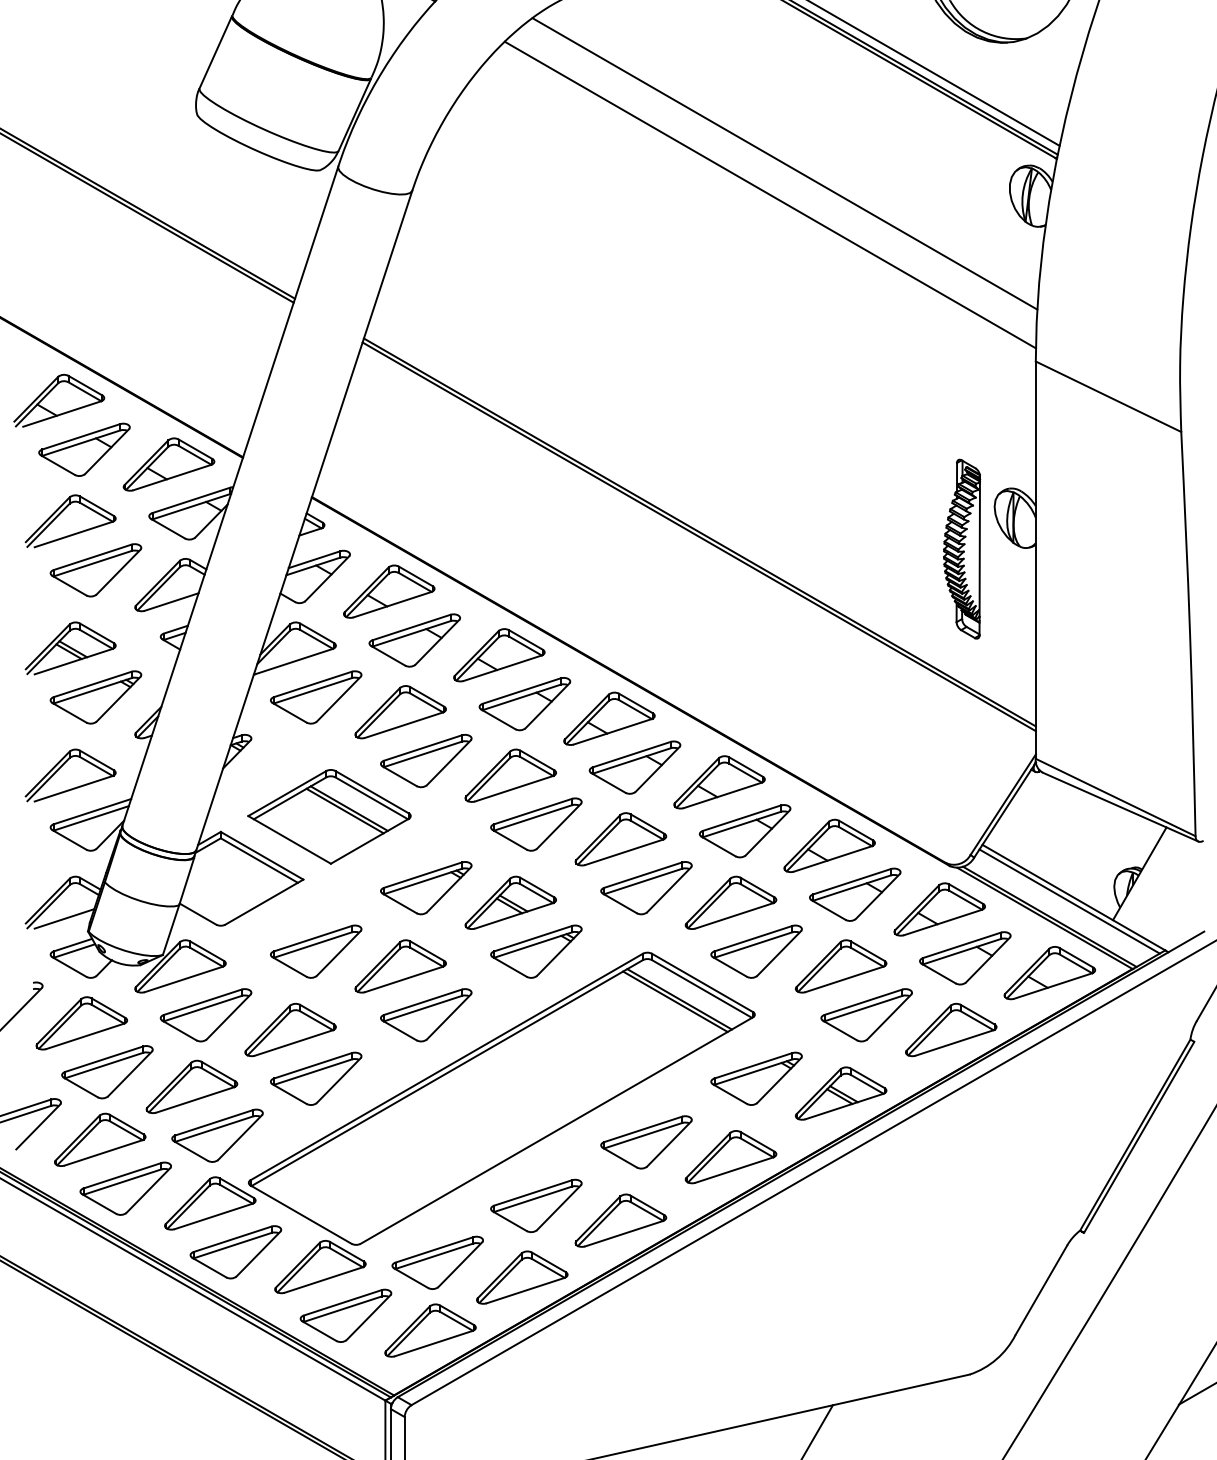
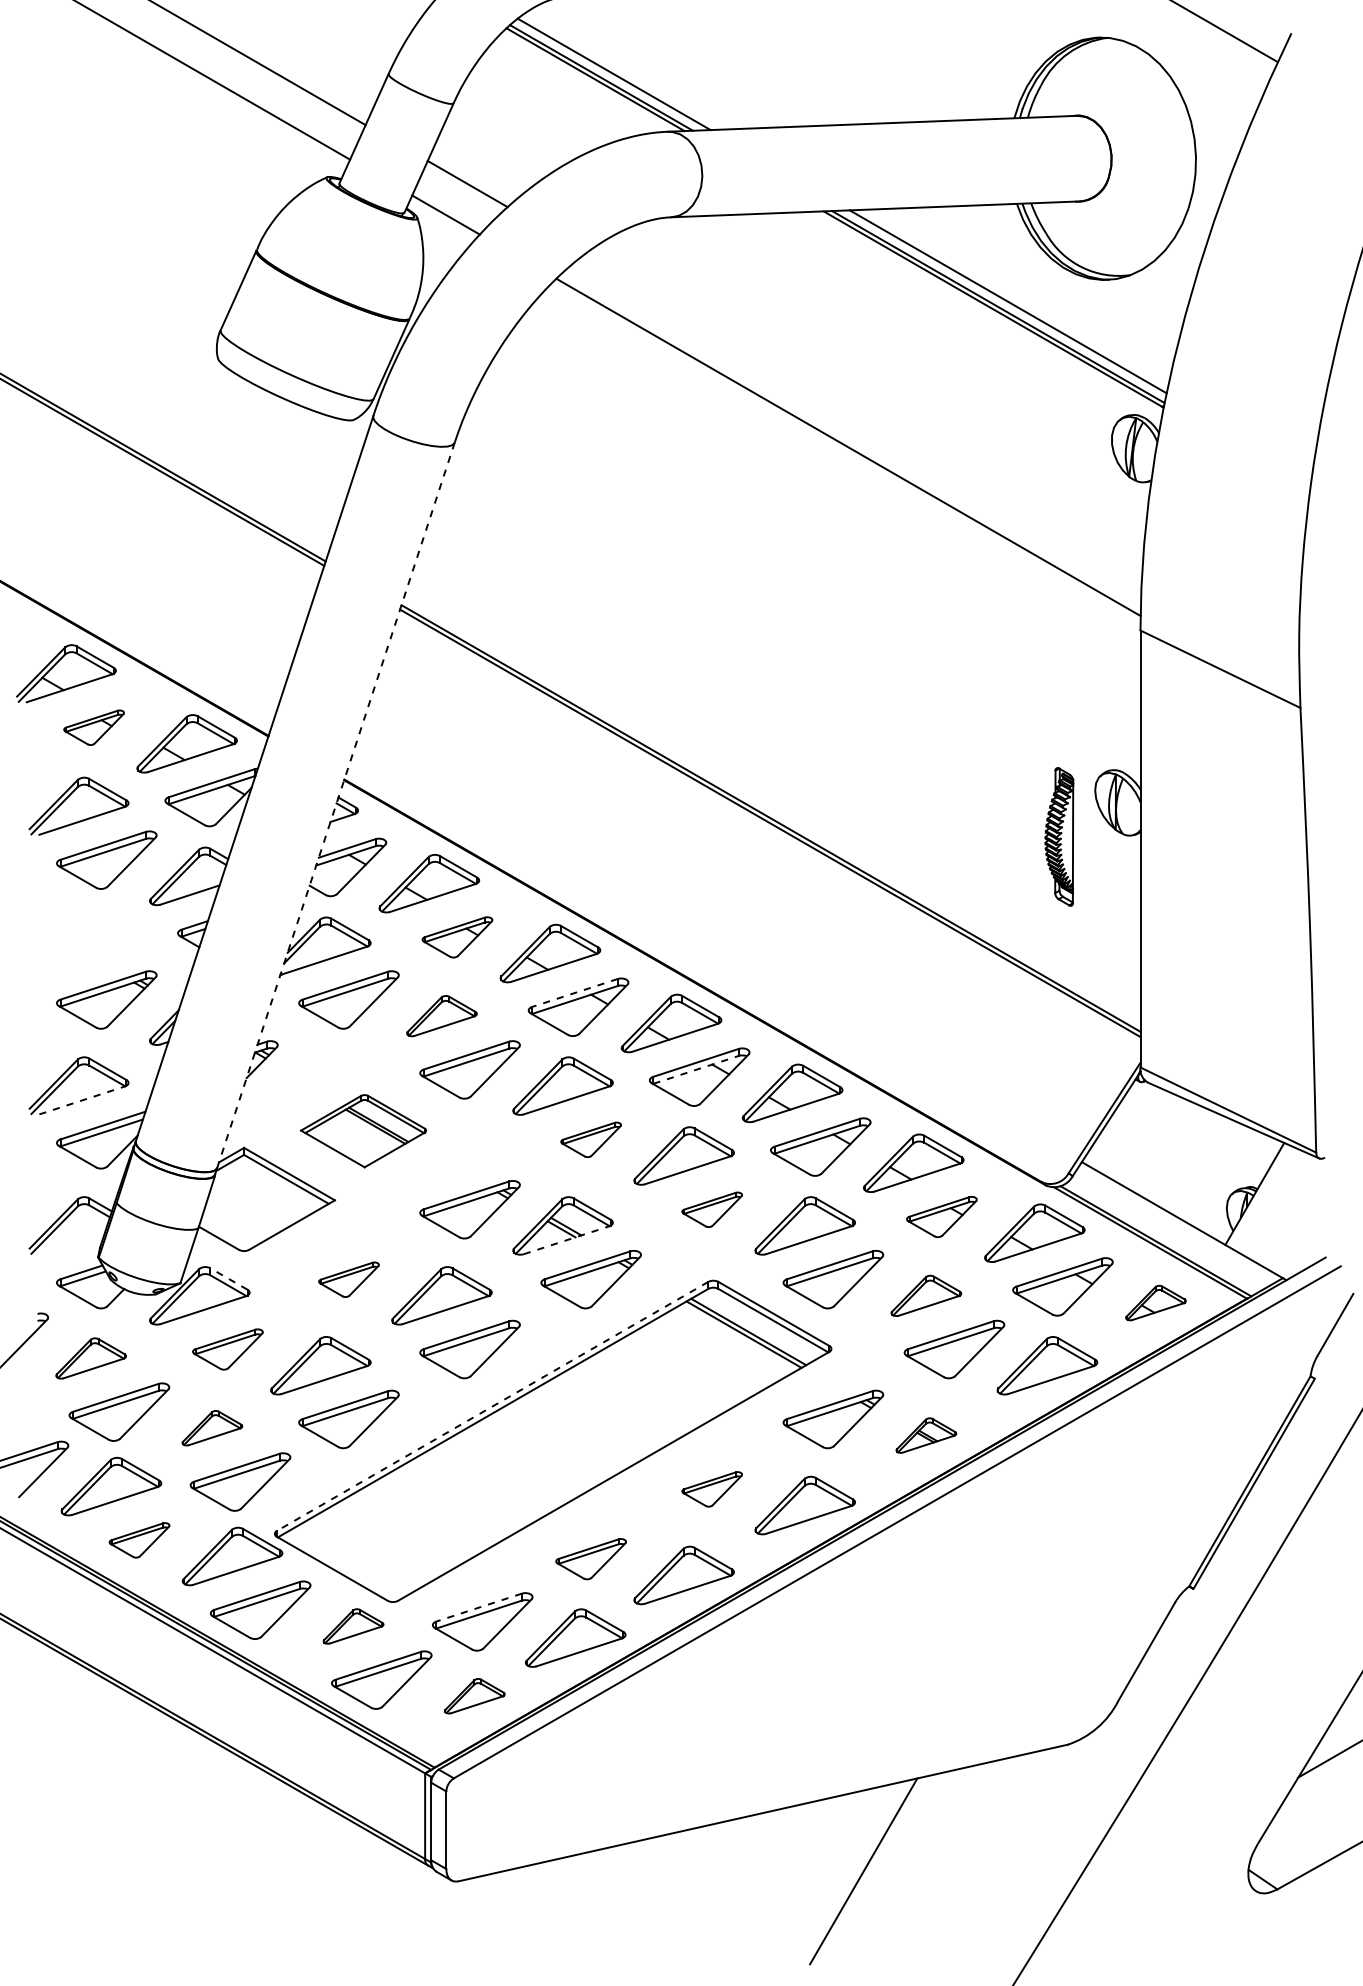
line: (784, 163) -> (864, 412), removed
part: (83, 449) -> (93, 727), size x0.6
line: (303, 520) -> (335, 805), solid -> dashed
part: (962, 548) -> (1059, 836), size x0.7
part: (414, 640) -> (457, 937), size x0.7
part: (70, 647) -> (78, 945), removed
line: (522, 690) -> (575, 992), solid -> dashed
part: (400, 711) -> (441, 1015), size x0.7
line: (632, 760) -> (696, 1069), solid -> dashed
line: (73, 788) -> (82, 1100), solid -> dashed
part: (329, 816) -> (363, 1130), size x0.7
part: (535, 824) -> (590, 1139), size x0.6
part: (645, 887) -> (711, 1209), size x0.6
part: (854, 894) -> (941, 1216), size x0.7
line: (1069, 901) -> (1177, 1224), removed
line: (513, 916) -> (566, 1240), solid -> dashed
line: (63, 918) -> (71, 1243), removed
line: (206, 950) -> (228, 1278), solid -> dashed
part: (315, 951) -> (348, 1279), size x0.6
part: (841, 966) -> (926, 1295), size x0.7
part: (1049, 972) -> (1155, 1302), size x0.6
part: (205, 1015) -> (227, 1349), size x0.7
part: (81, 1023) -> (90, 1358), size x0.7
line: (446, 1067) -> (492, 1406), solid -> dashed
part: (192, 1086) -> (212, 1427), size x0.6
part: (841, 1093) -> (926, 1435), size x0.6
part: (645, 1142) -> (711, 1489), size x0.6
part: (125, 1188) -> (139, 1540), size x0.6
part: (535, 1205) -> (590, 1558), size x0.7
line: (434, 1249) -> (479, 1607), solid -> dashed
part: (320, 1267) -> (353, 1626), size x0.6
part: (430, 1329) -> (474, 1695), size x0.6

